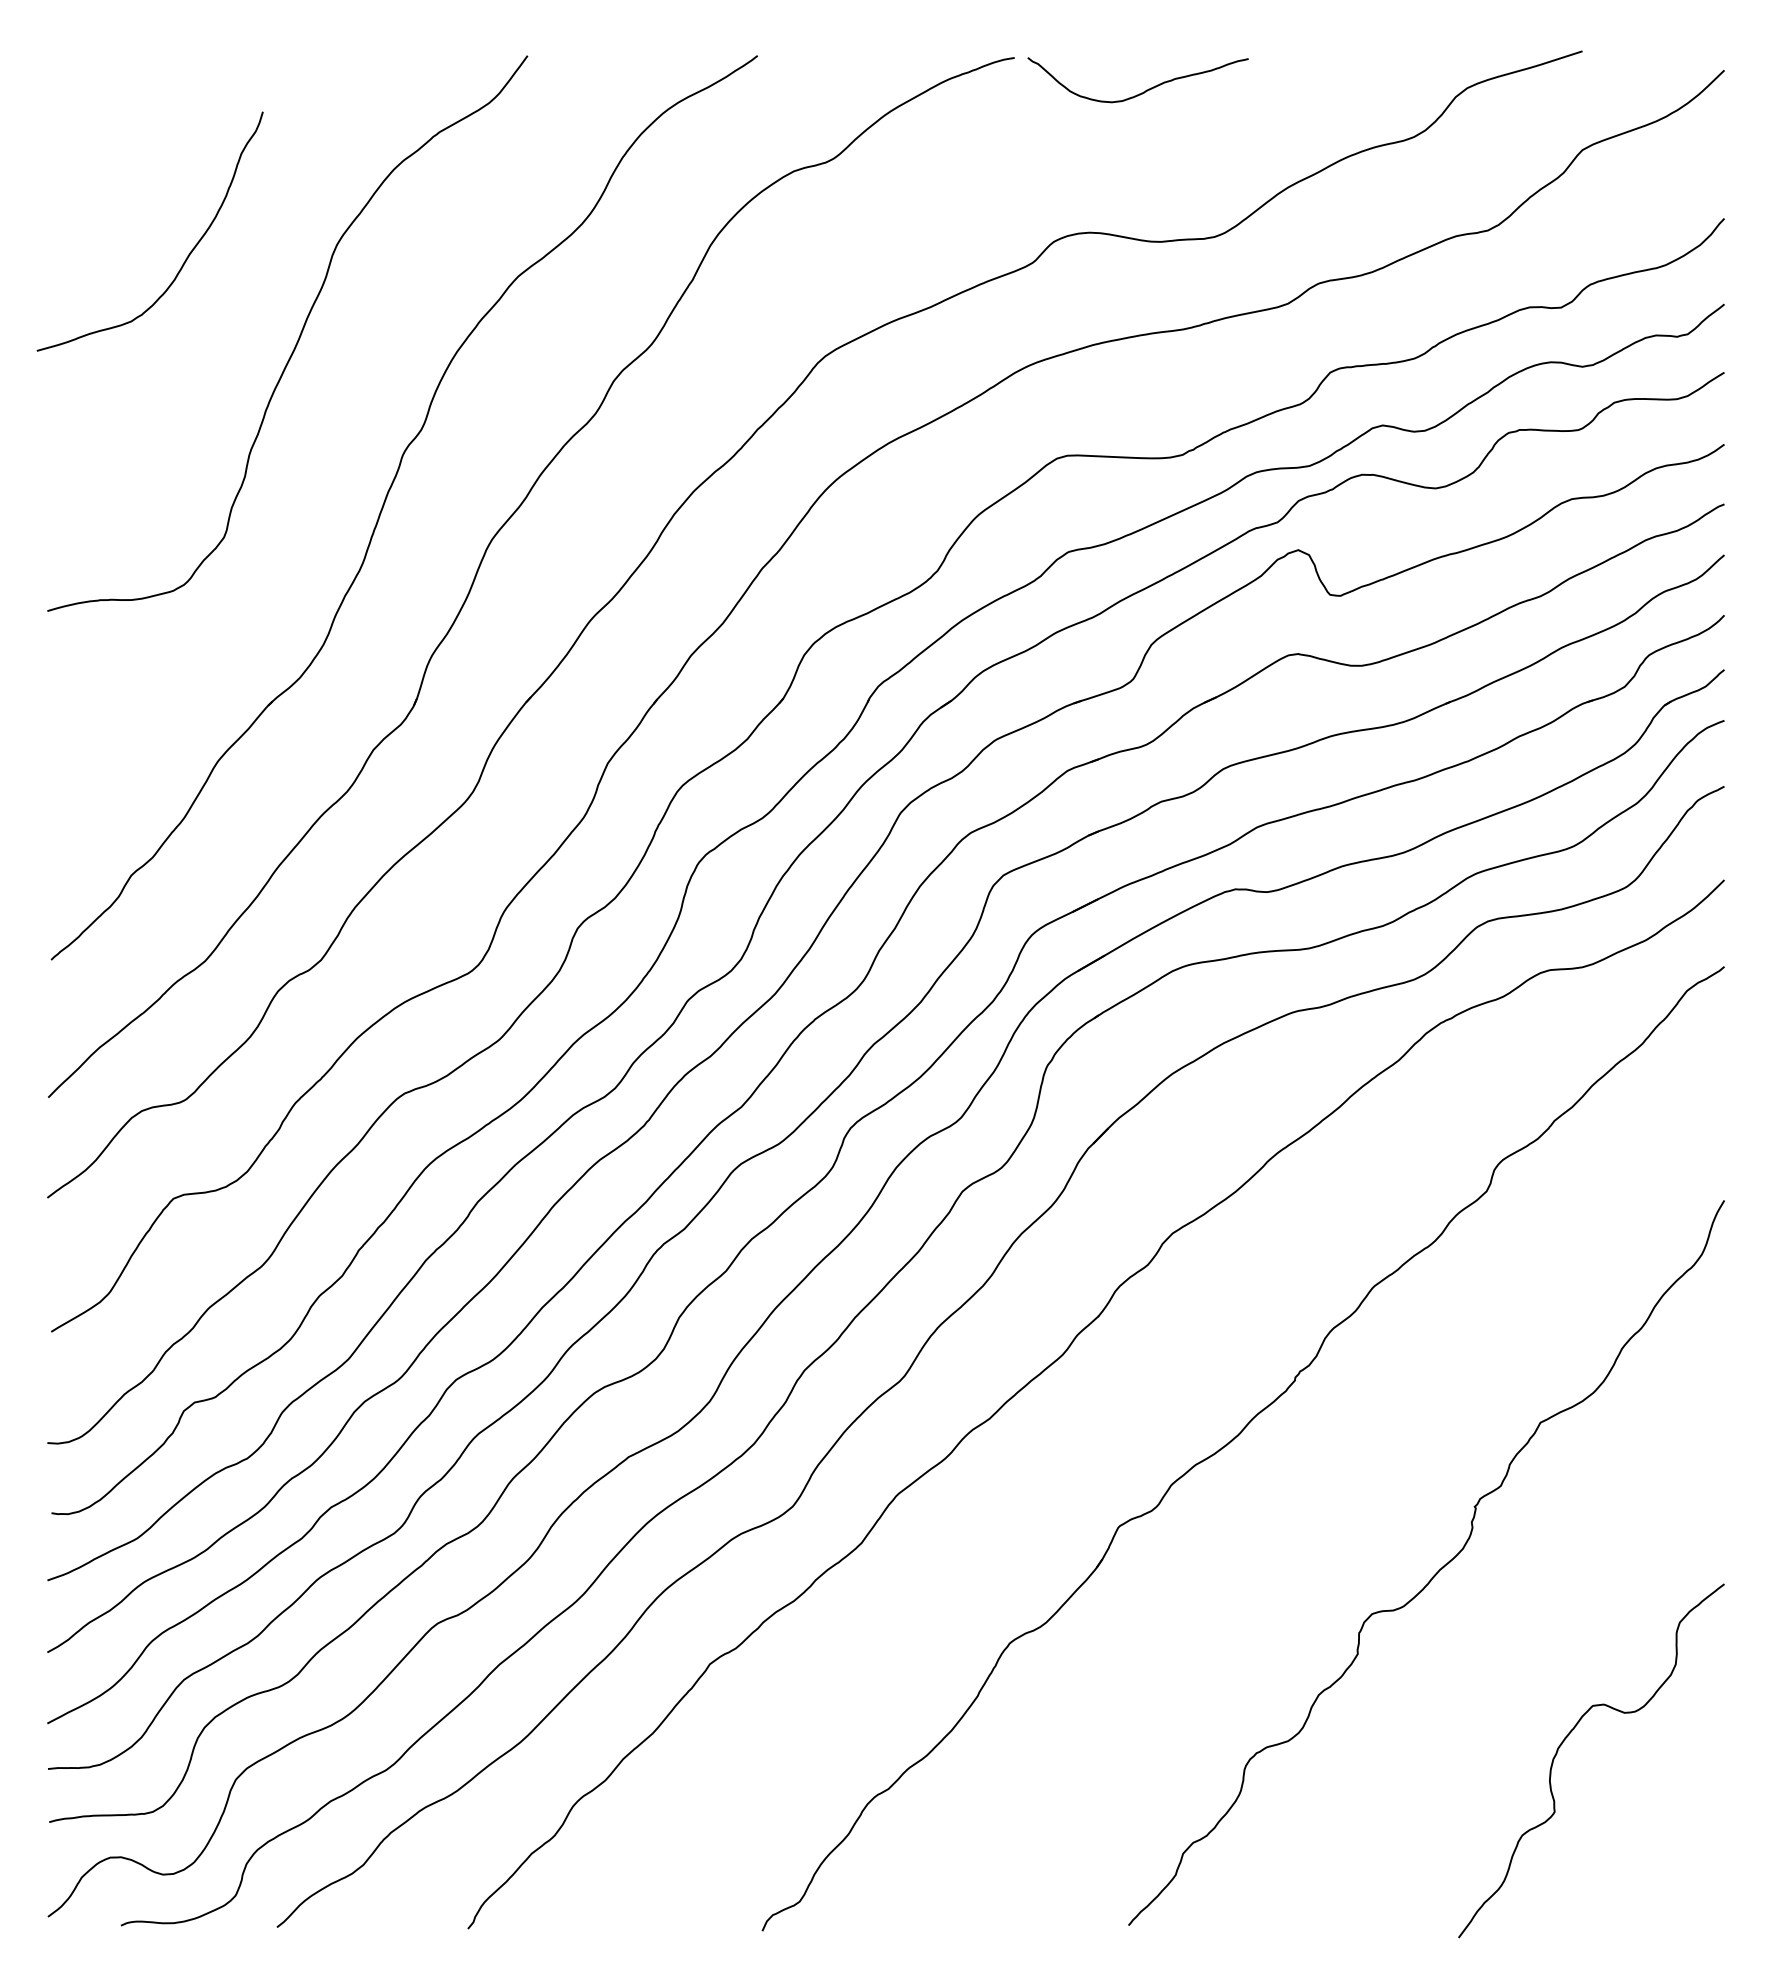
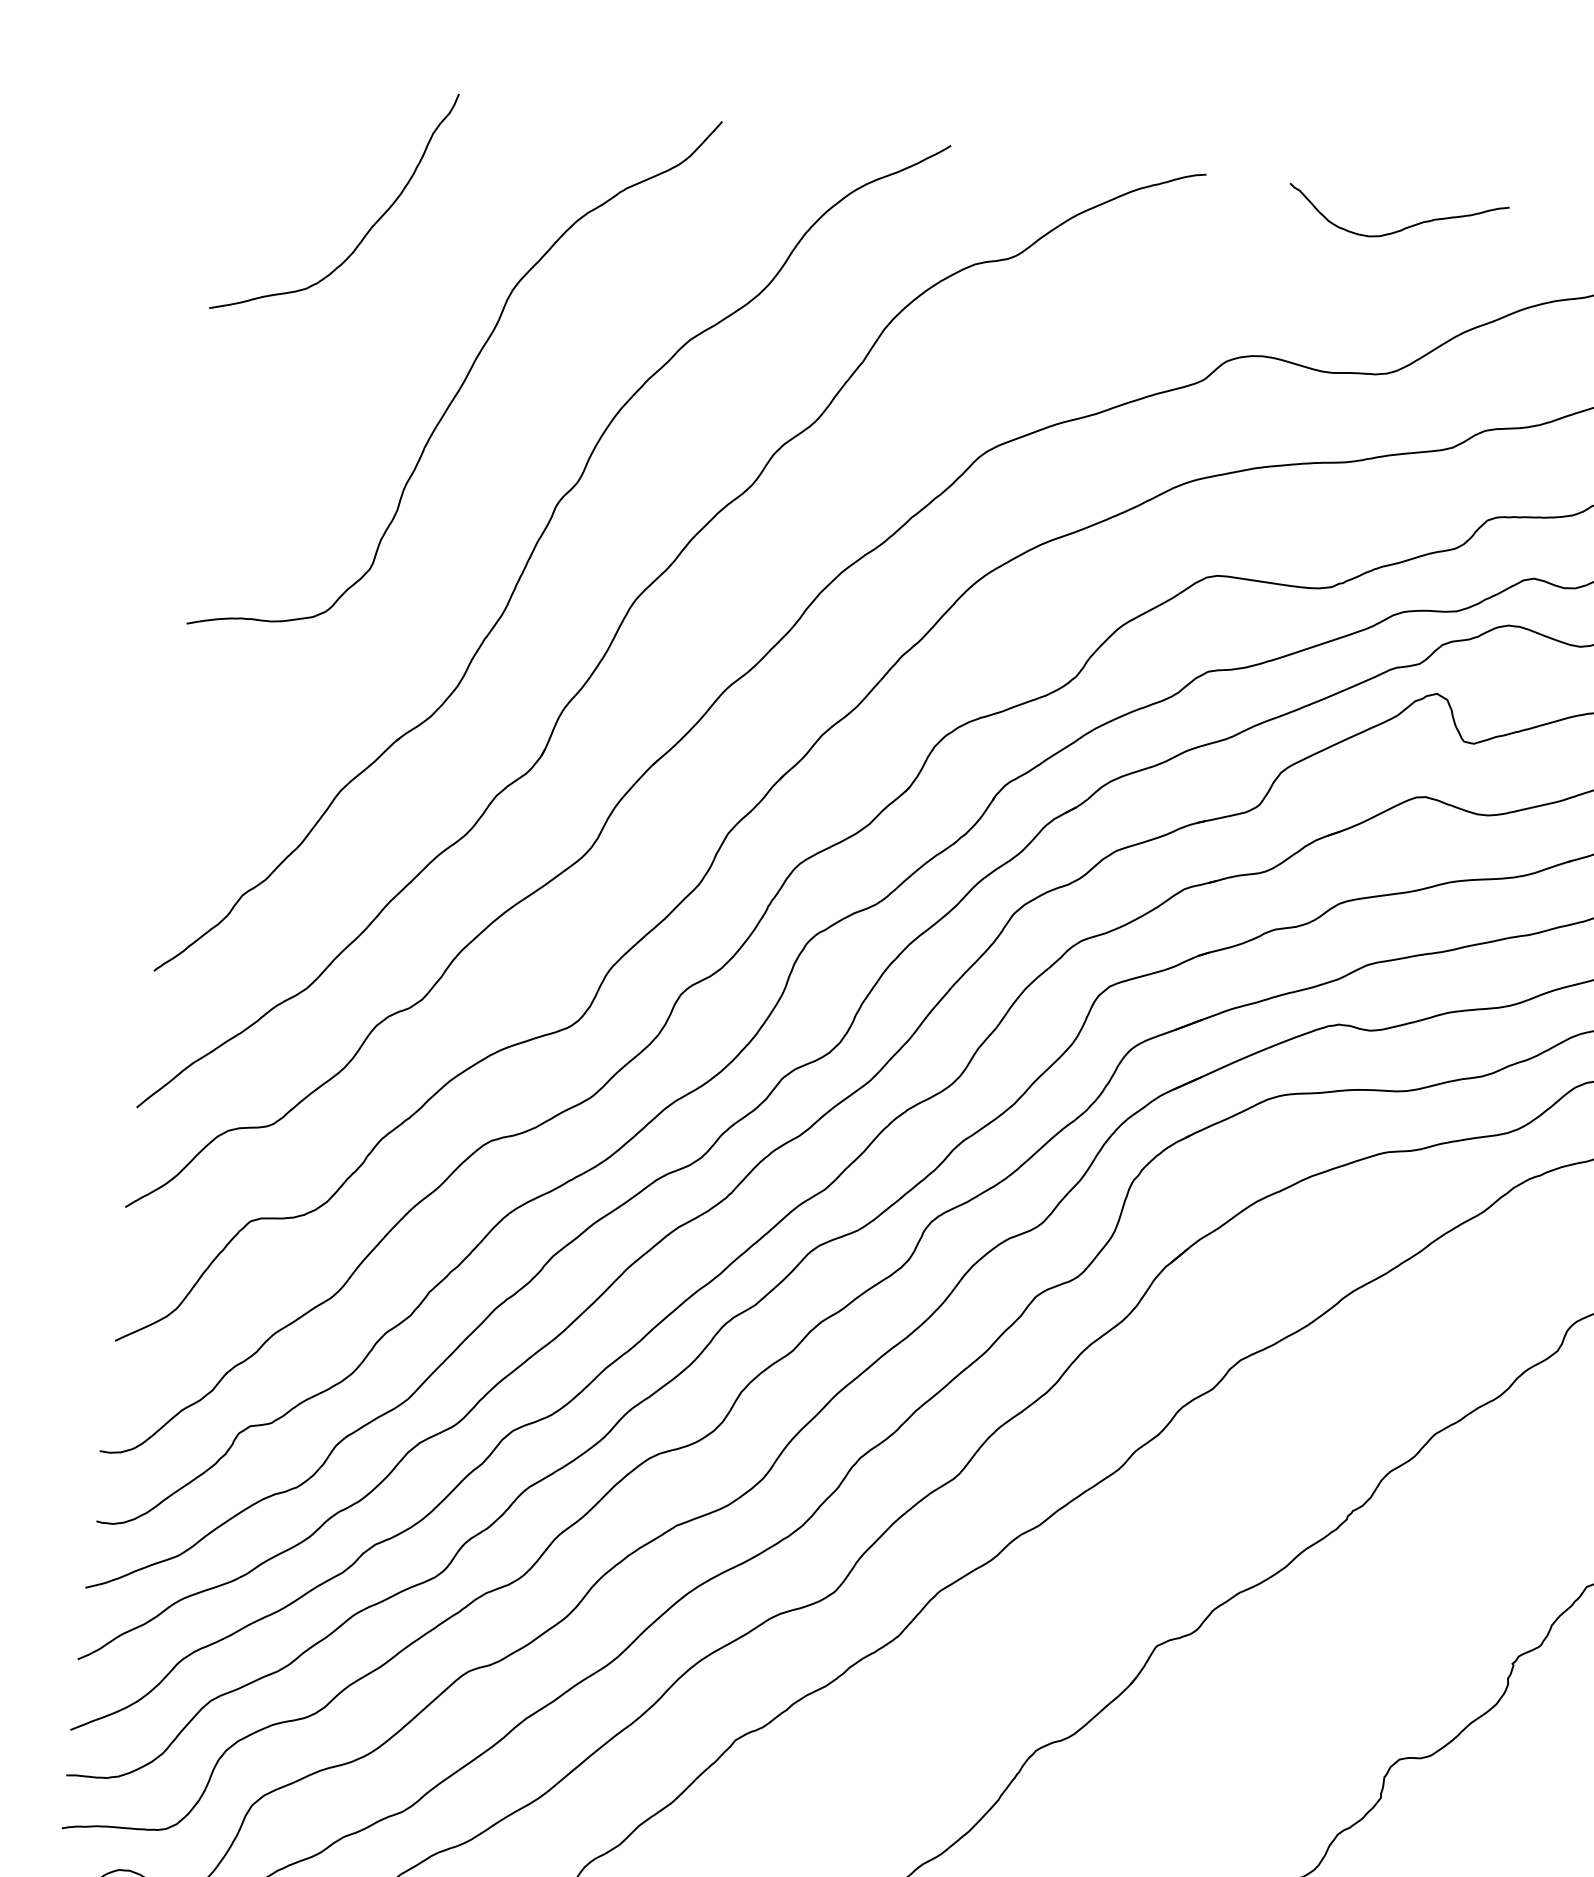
curve: (1143, 91) -> (1401, 228), moved
curve: (187, 255) -> (369, 229), moved

